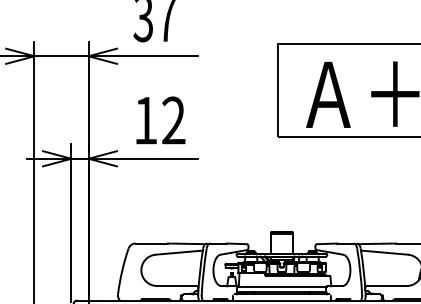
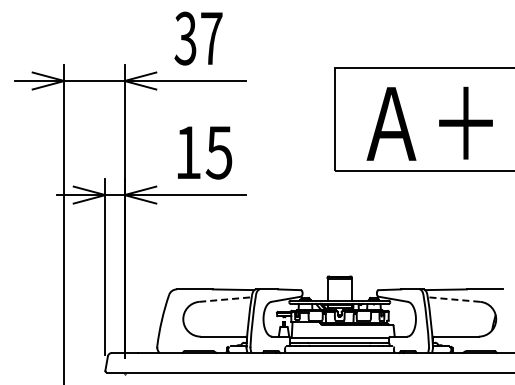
text: (172, 120) -> (218, 152), 12 -> 15
line: (179, 252) -> (225, 299), solid -> dashed
line: (384, 252) -> (453, 299), solid -> dashed

